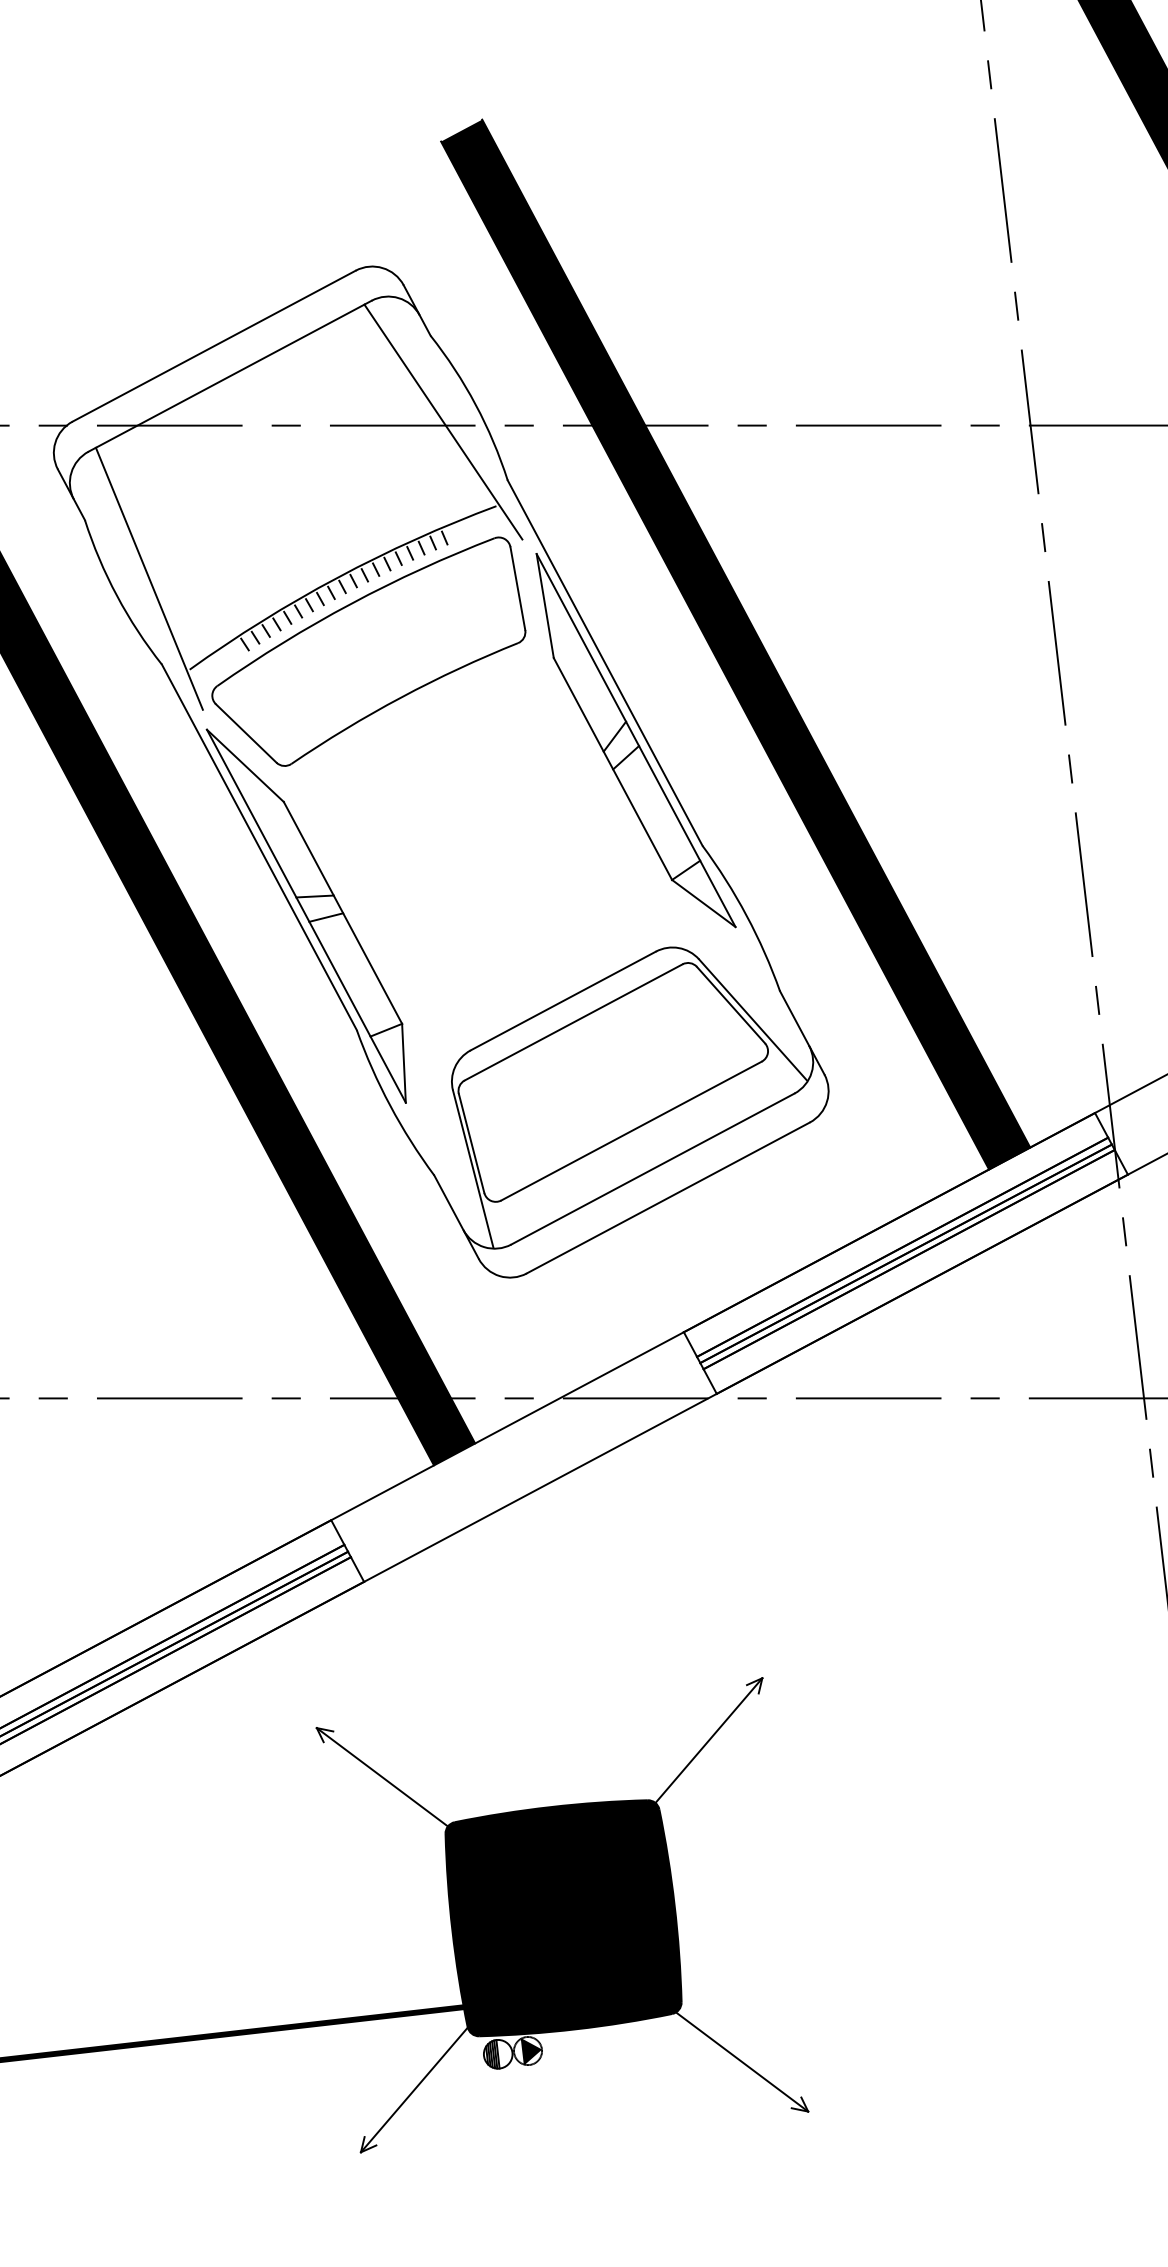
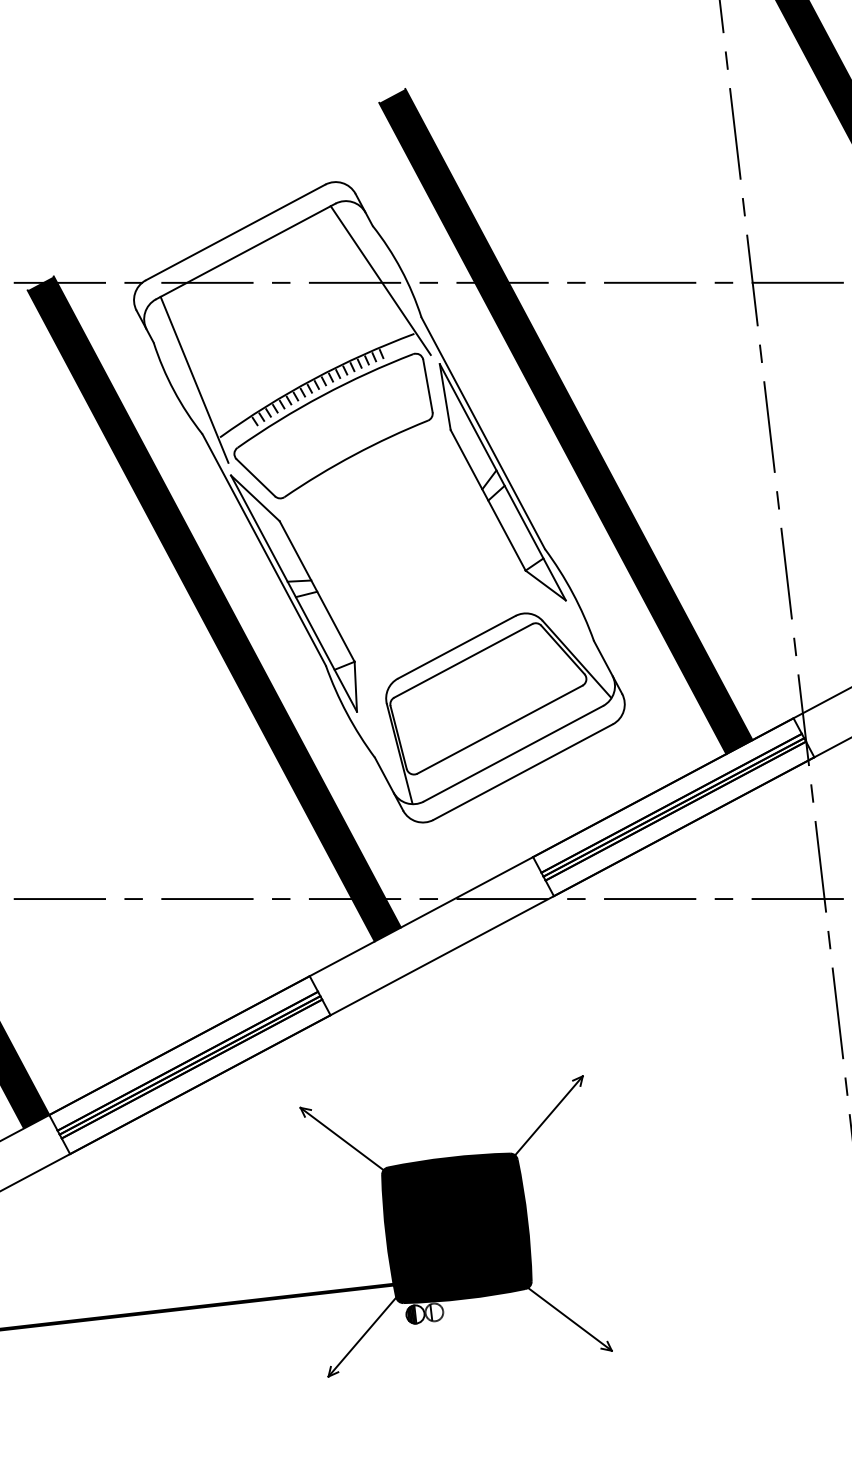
fill: (531, 2051) -> (436, 1312), removed

